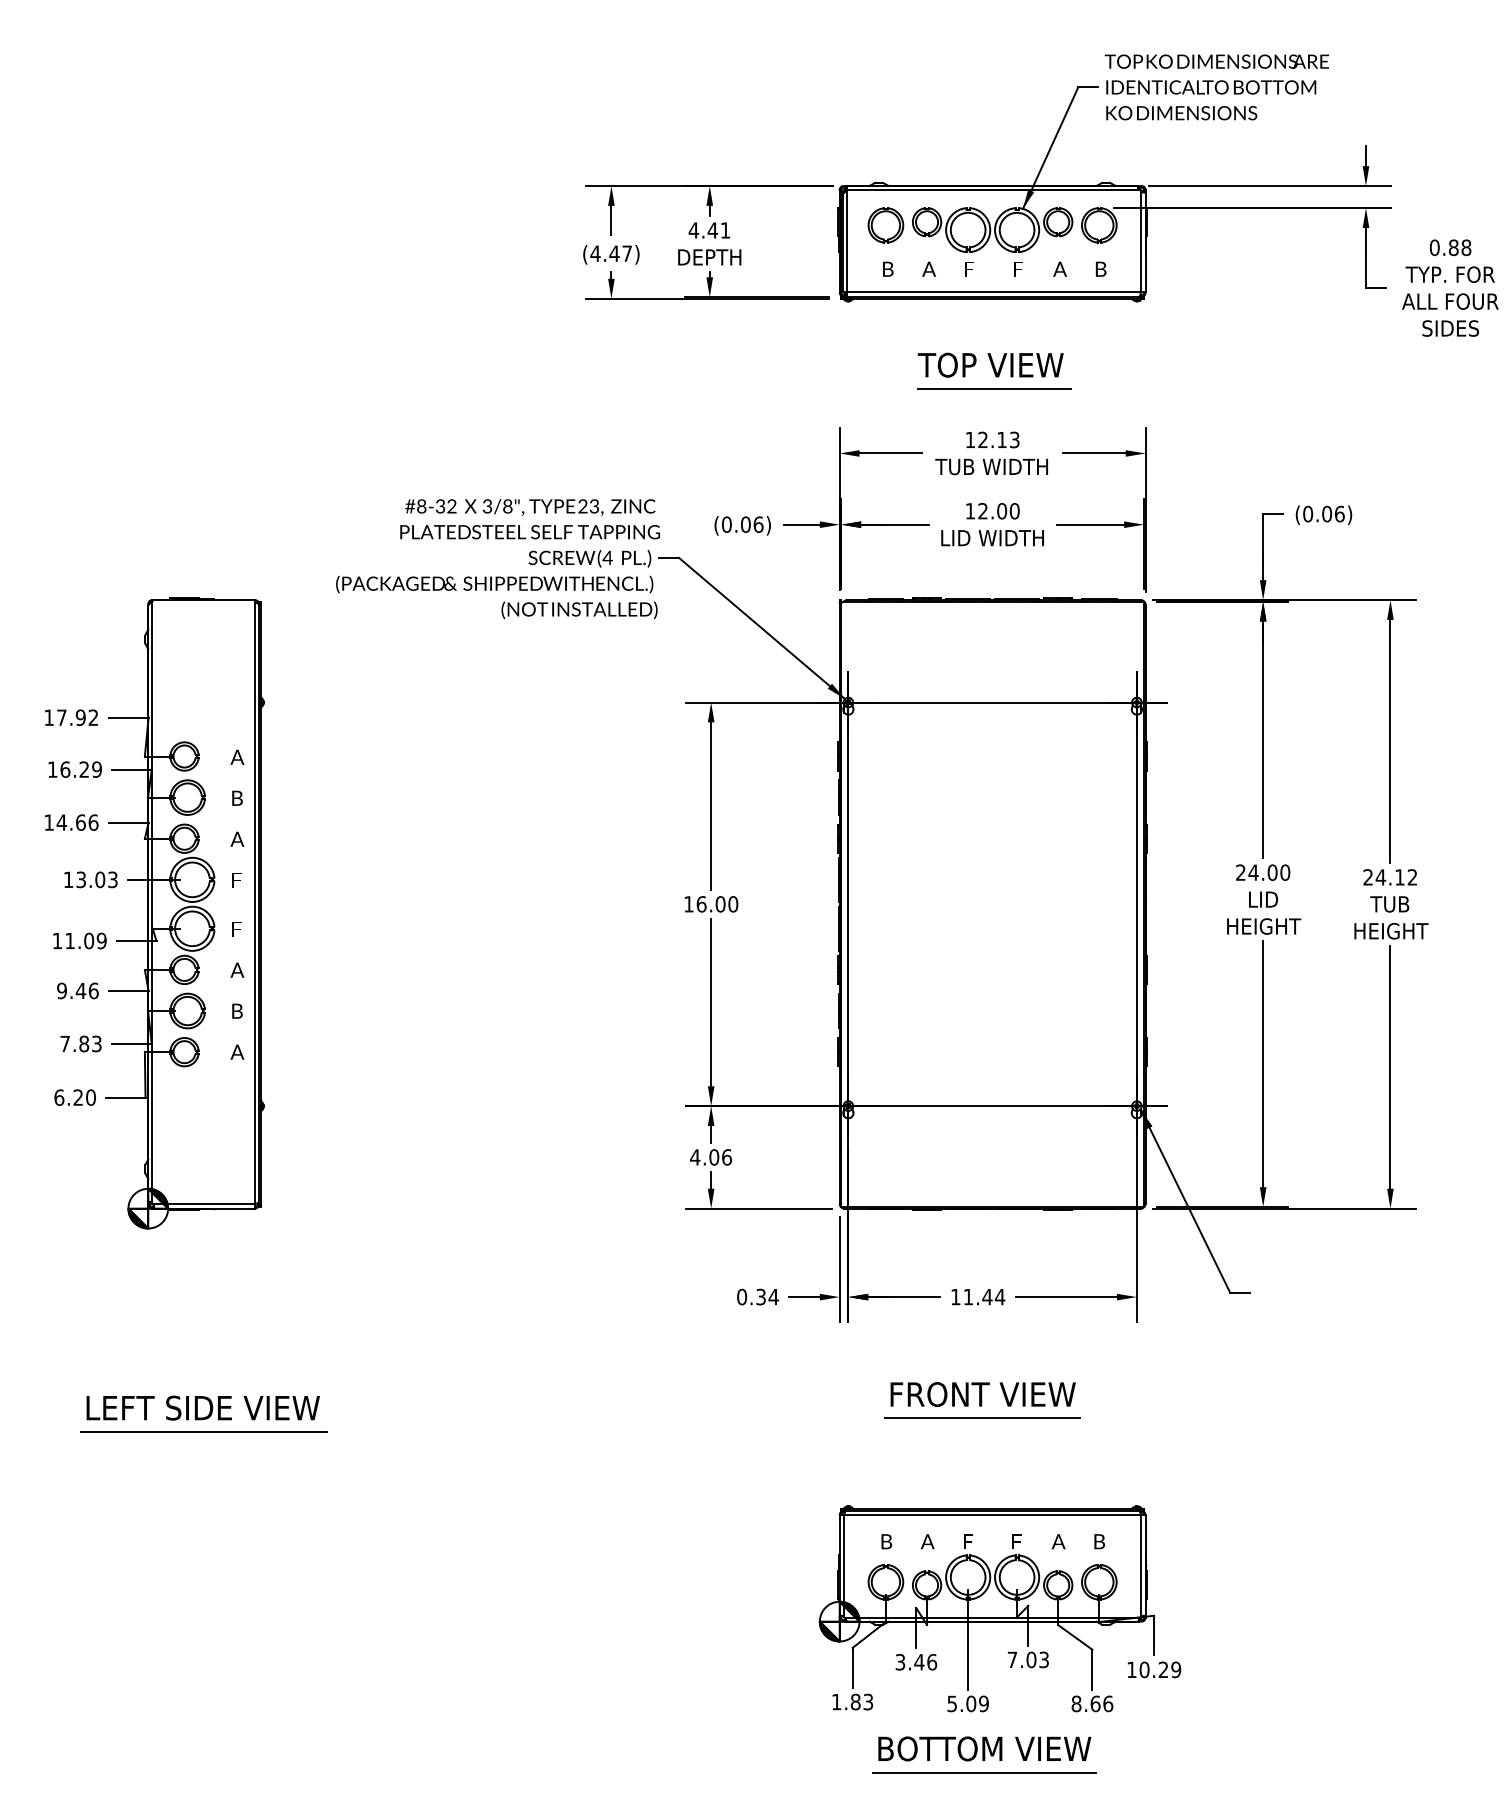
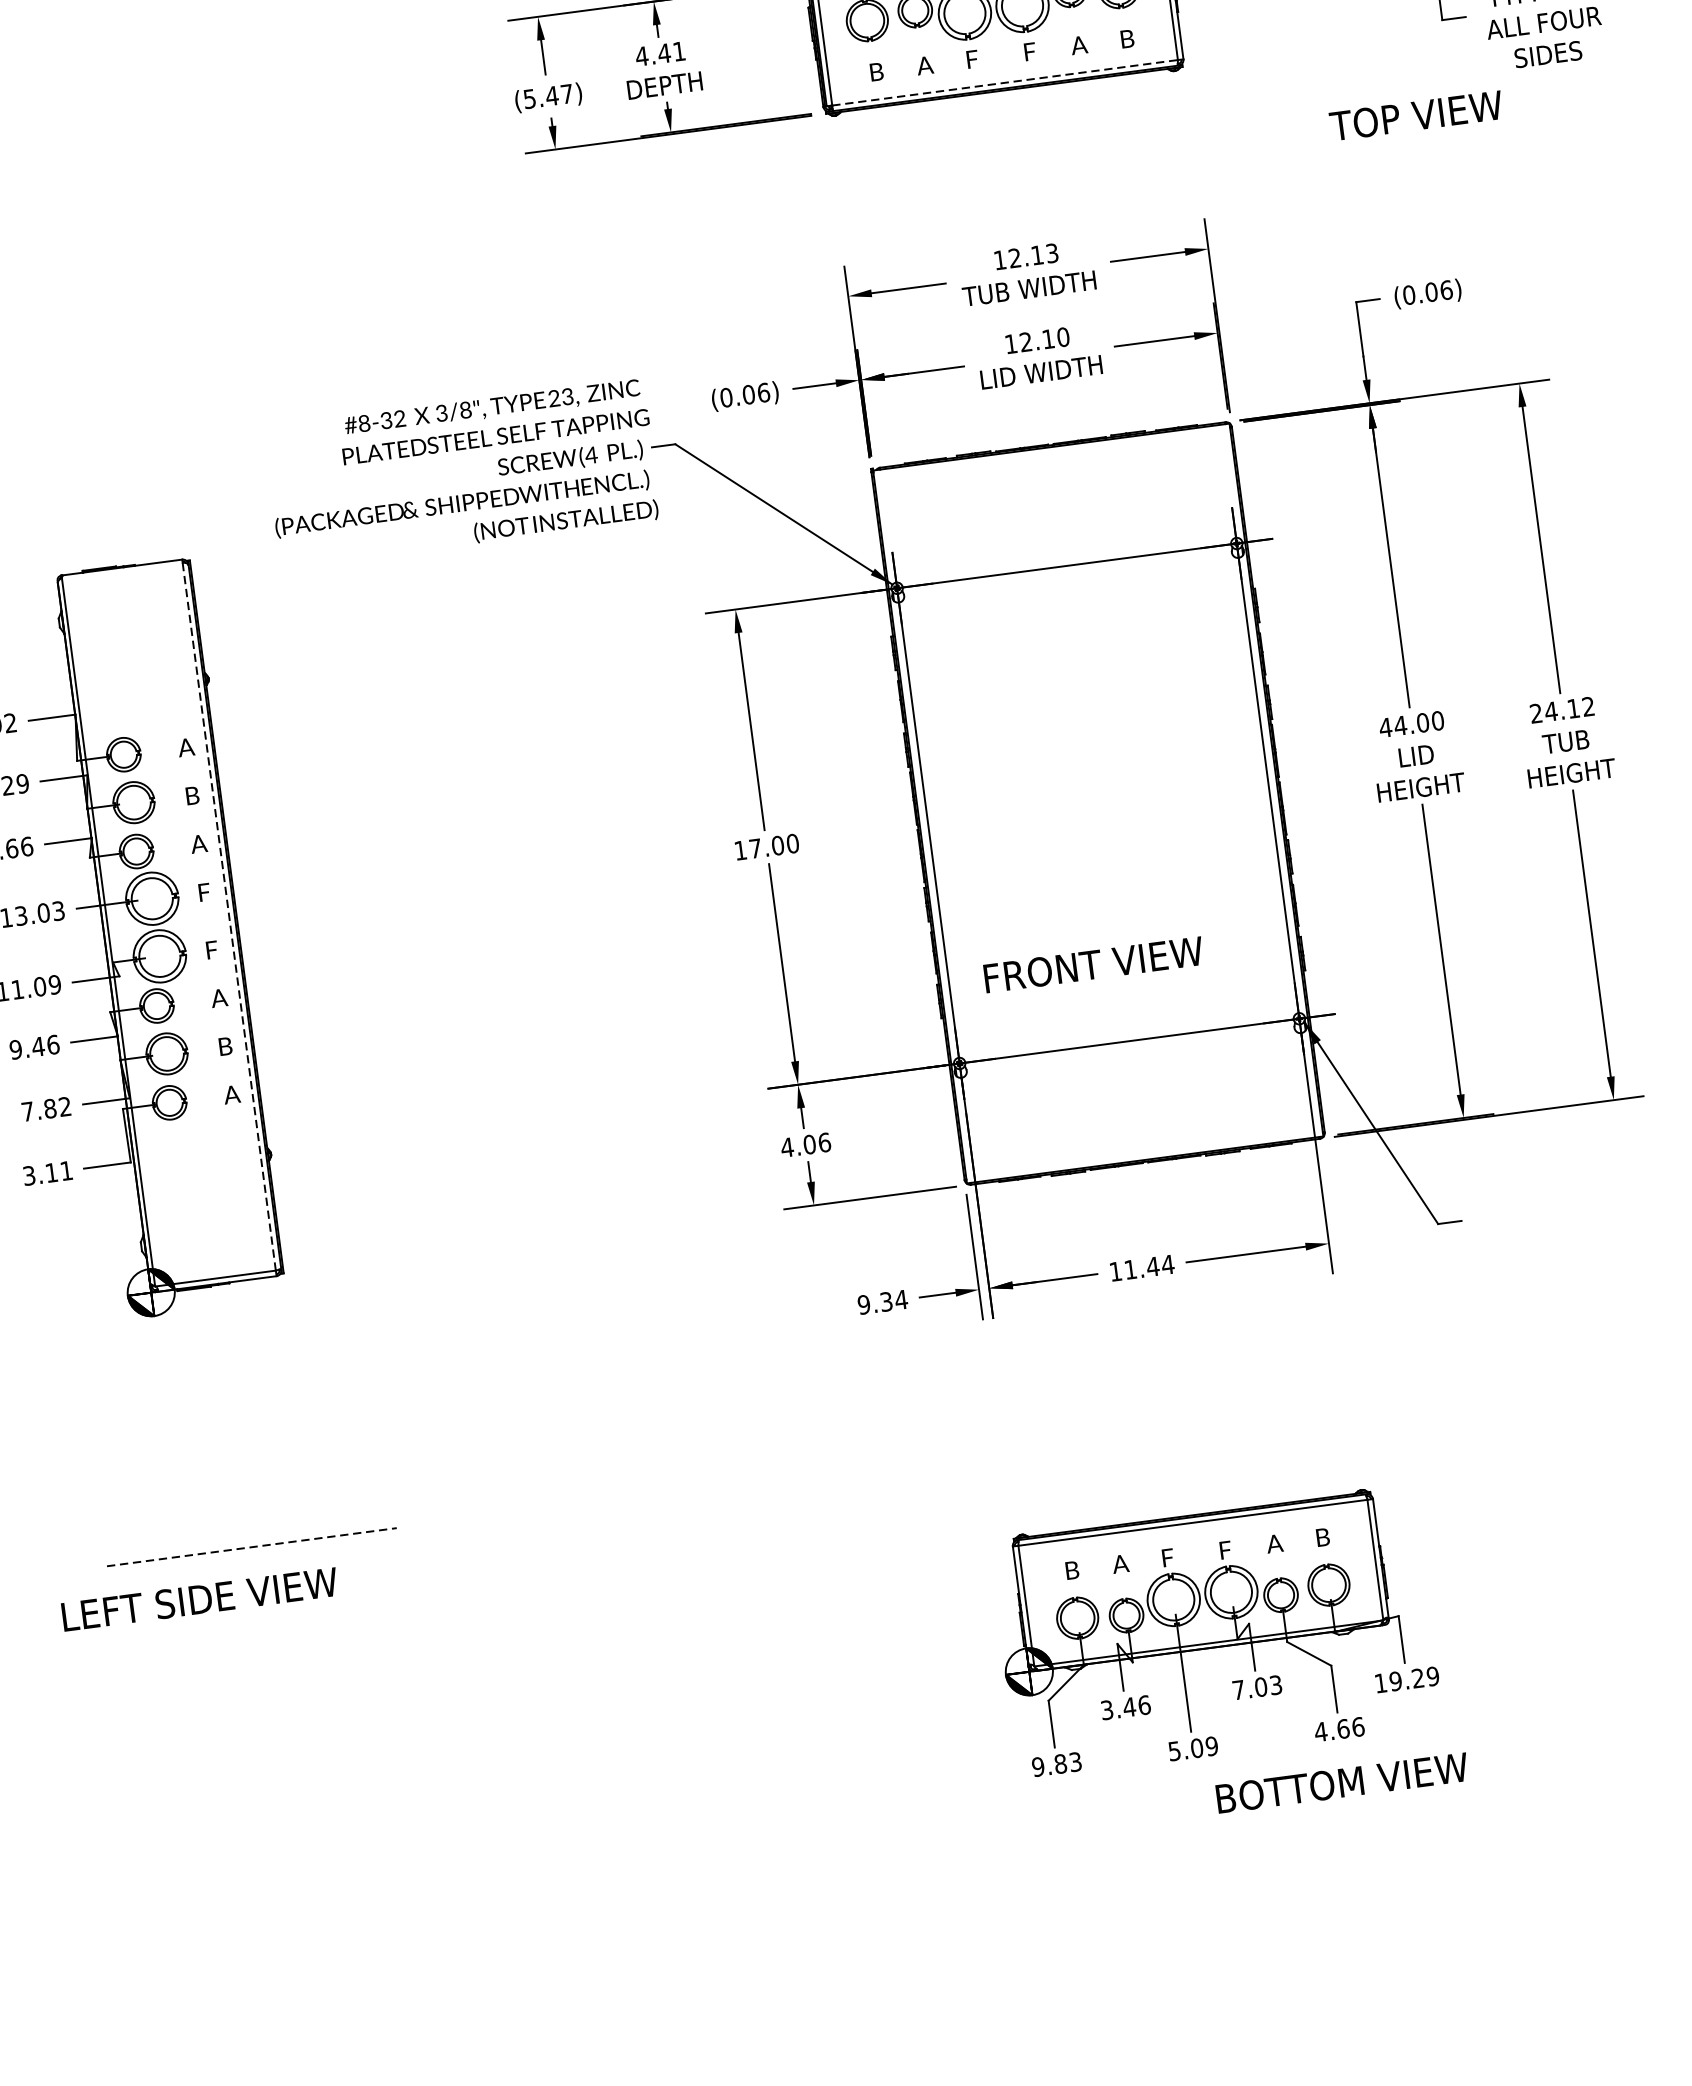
text: (595, 253) -> (529, 98), (4.47) -> (5.47)
line: (994, 292) -> (1005, 82), solid -> dashed
text: (990, 364) -> (1415, 115), moved
line: (994, 388) -> (1020, 195), removed
text: (1002, 511) -> (1048, 339), 12.00 -> 12.10
text: (1240, 872) -> (1385, 727), 24.00 -> 44.00
line: (254, 903) -> (229, 916), solid -> dashed
text: (701, 904) -> (755, 848), 16.00 -> 17.00
text: (96, 1044) -> (64, 1107), 7.83 -> 7.82
text: (74, 1097) -> (47, 1173), 6.20 -> 3.11
text: (741, 1297) -> (863, 1305), 0.34 -> 9.34
text: (982, 1394) -> (1092, 964), moved
text: (202, 1407) -> (199, 1598), moved
line: (982, 1418) -> (1166, 1410), removed
line: (204, 1432) -> (252, 1547), solid -> dashed
text: (1144, 1670) -> (1395, 1682), 10.29 -> 19.29
text: (836, 1701) -> (1037, 1766), 1.83 -> 9.83
text: (1076, 1703) -> (1320, 1731), 8.66 -> 4.66
text: (984, 1748) -> (1341, 1782), moved
line: (984, 1772) -> (1223, 1826), removed

